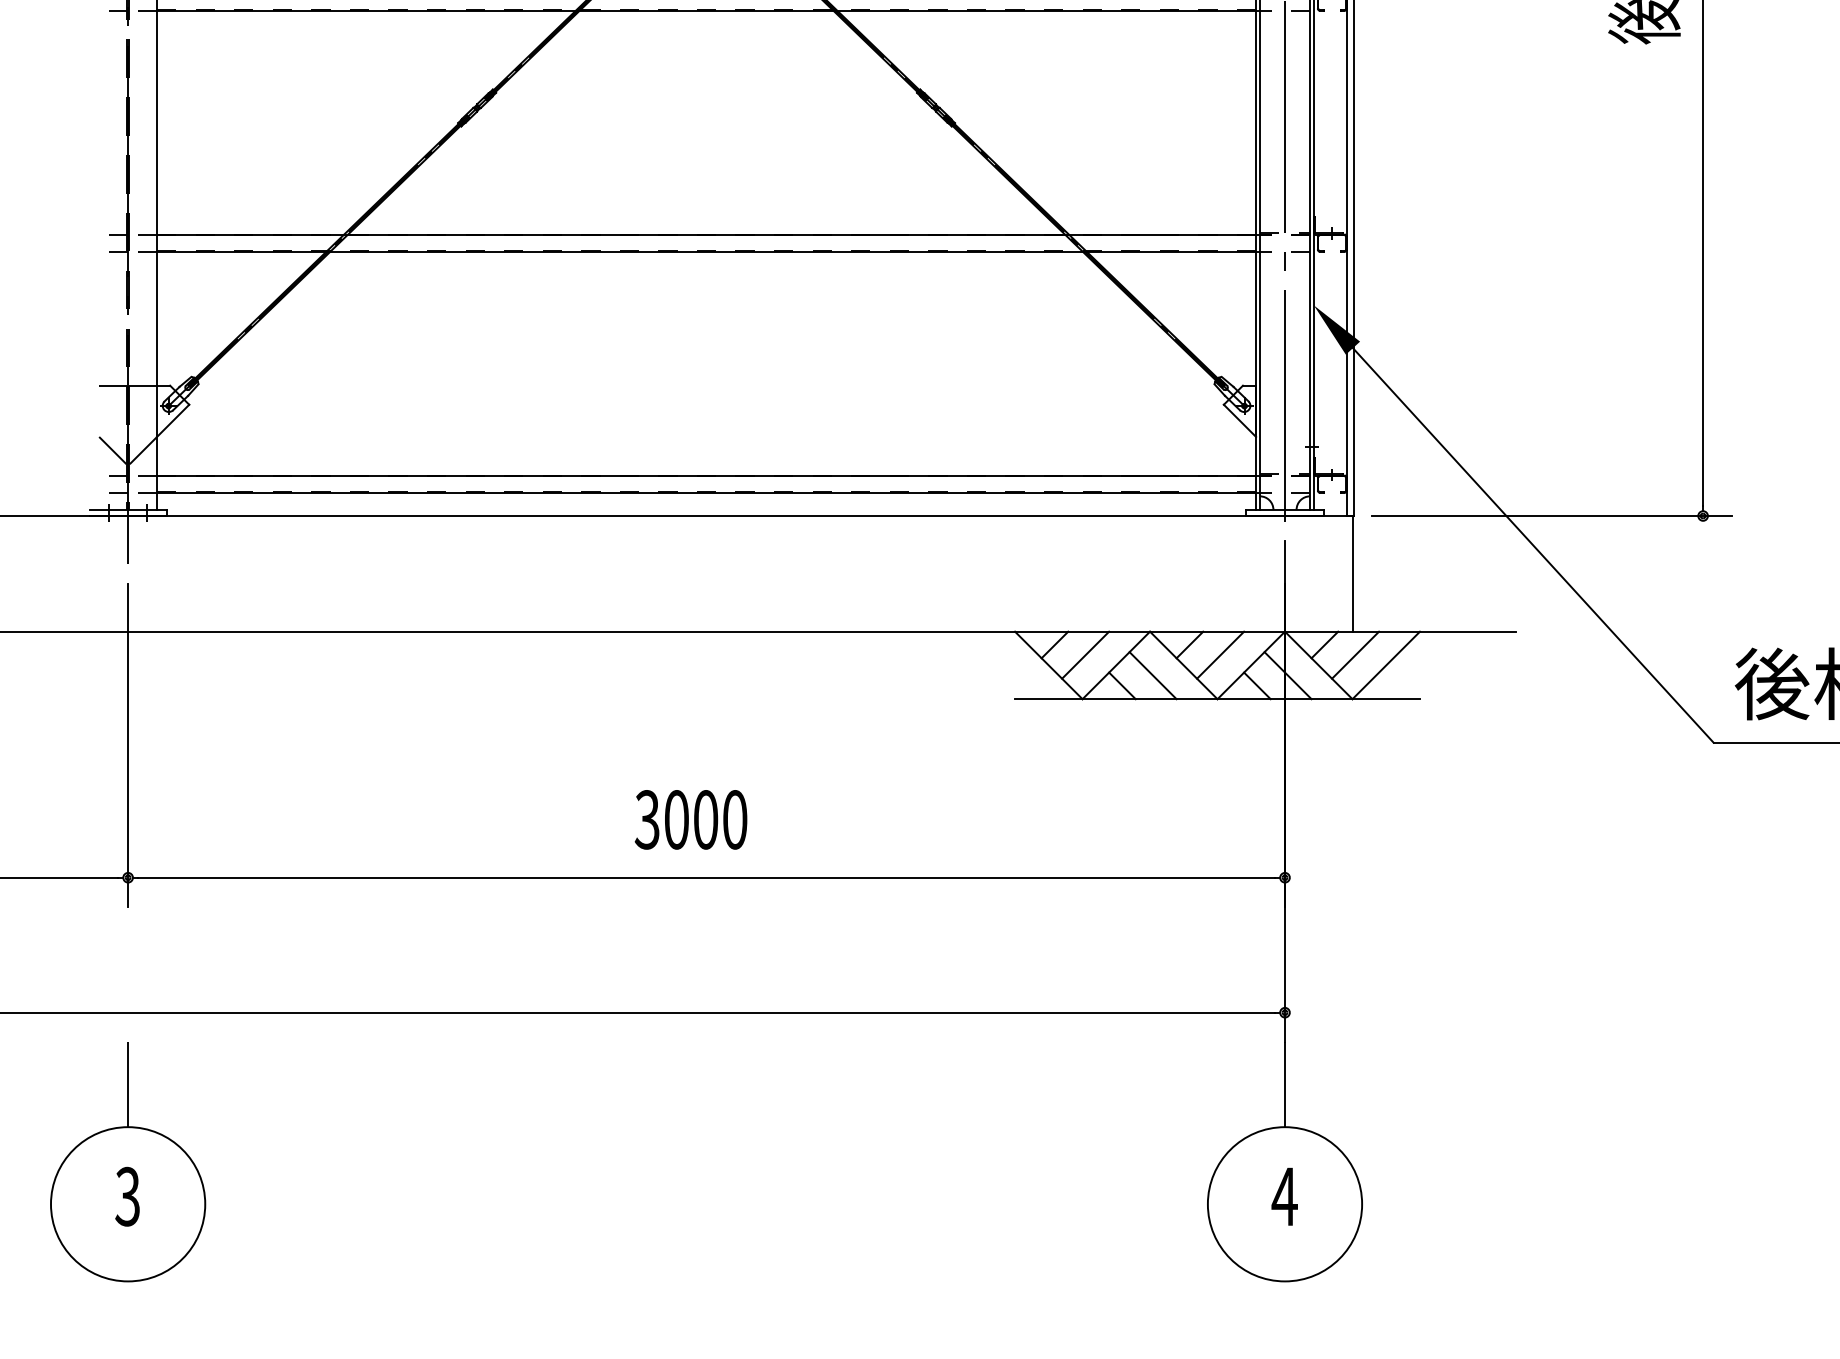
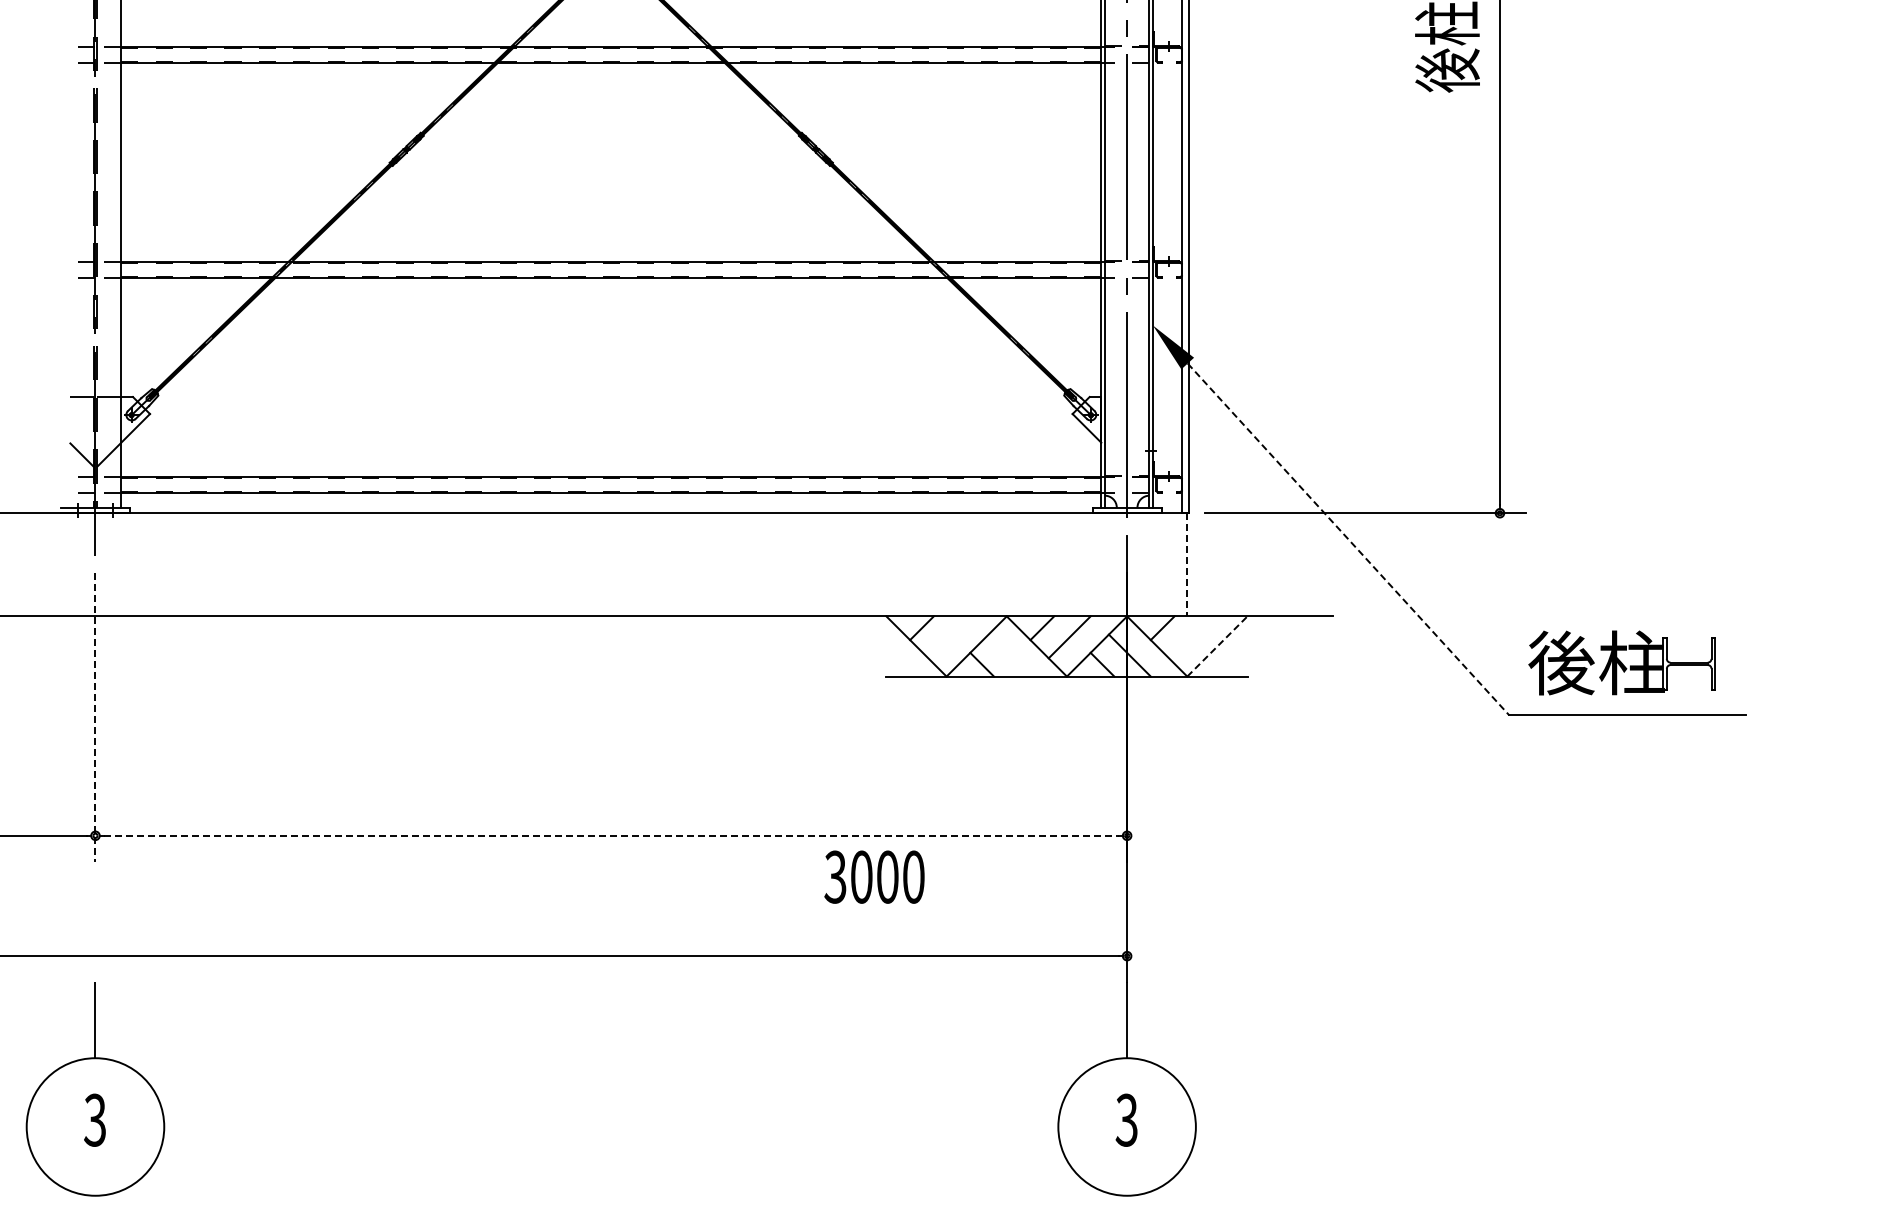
line: (1533, 545) -> (1348, 539), solid -> dashed
line: (1352, 573) -> (1187, 564), solid -> dashed
line: (1085, 655) -> (949, 637), removed
line: (1356, 655) -> (1190, 637), removed
line: (1386, 665) -> (1217, 646), solid -> dashed
line: (1153, 675) -> (1009, 655), removed
line: (128, 746) -> (95, 718), solid -> dashed
text: (691, 819) -> (874, 876), moved
line: (706, 877) -> (611, 835), solid -> dashed
text: (1284, 1195) -> (1126, 1119), 4 -> 3

